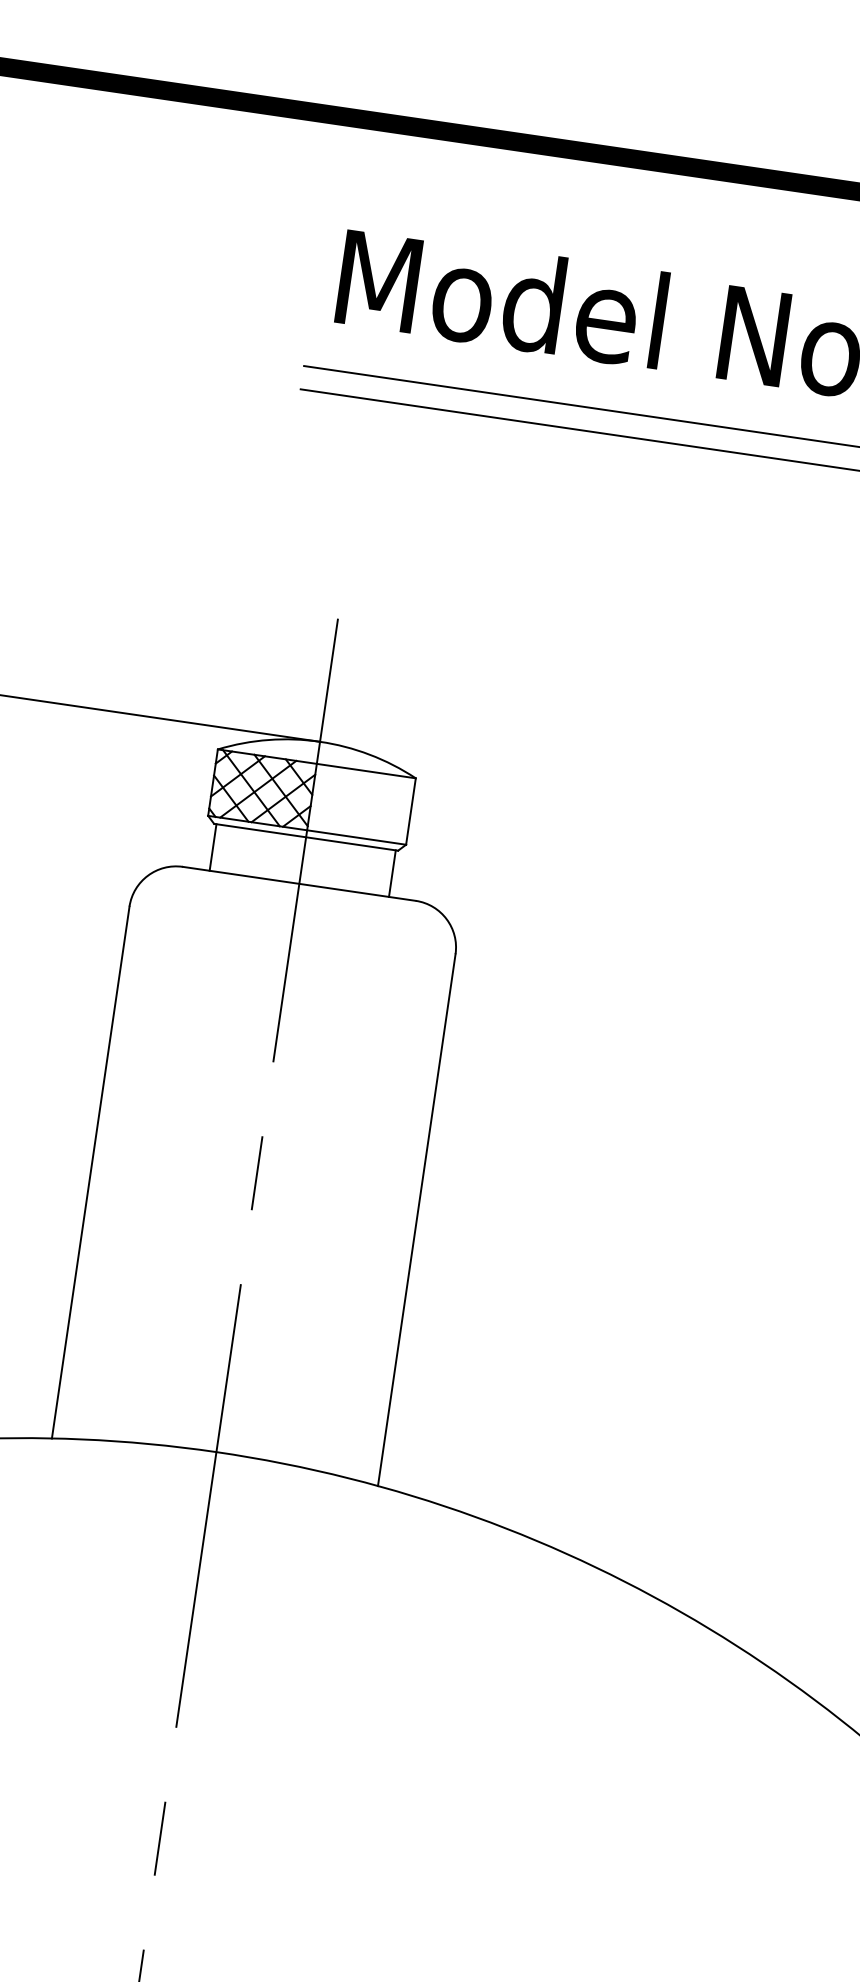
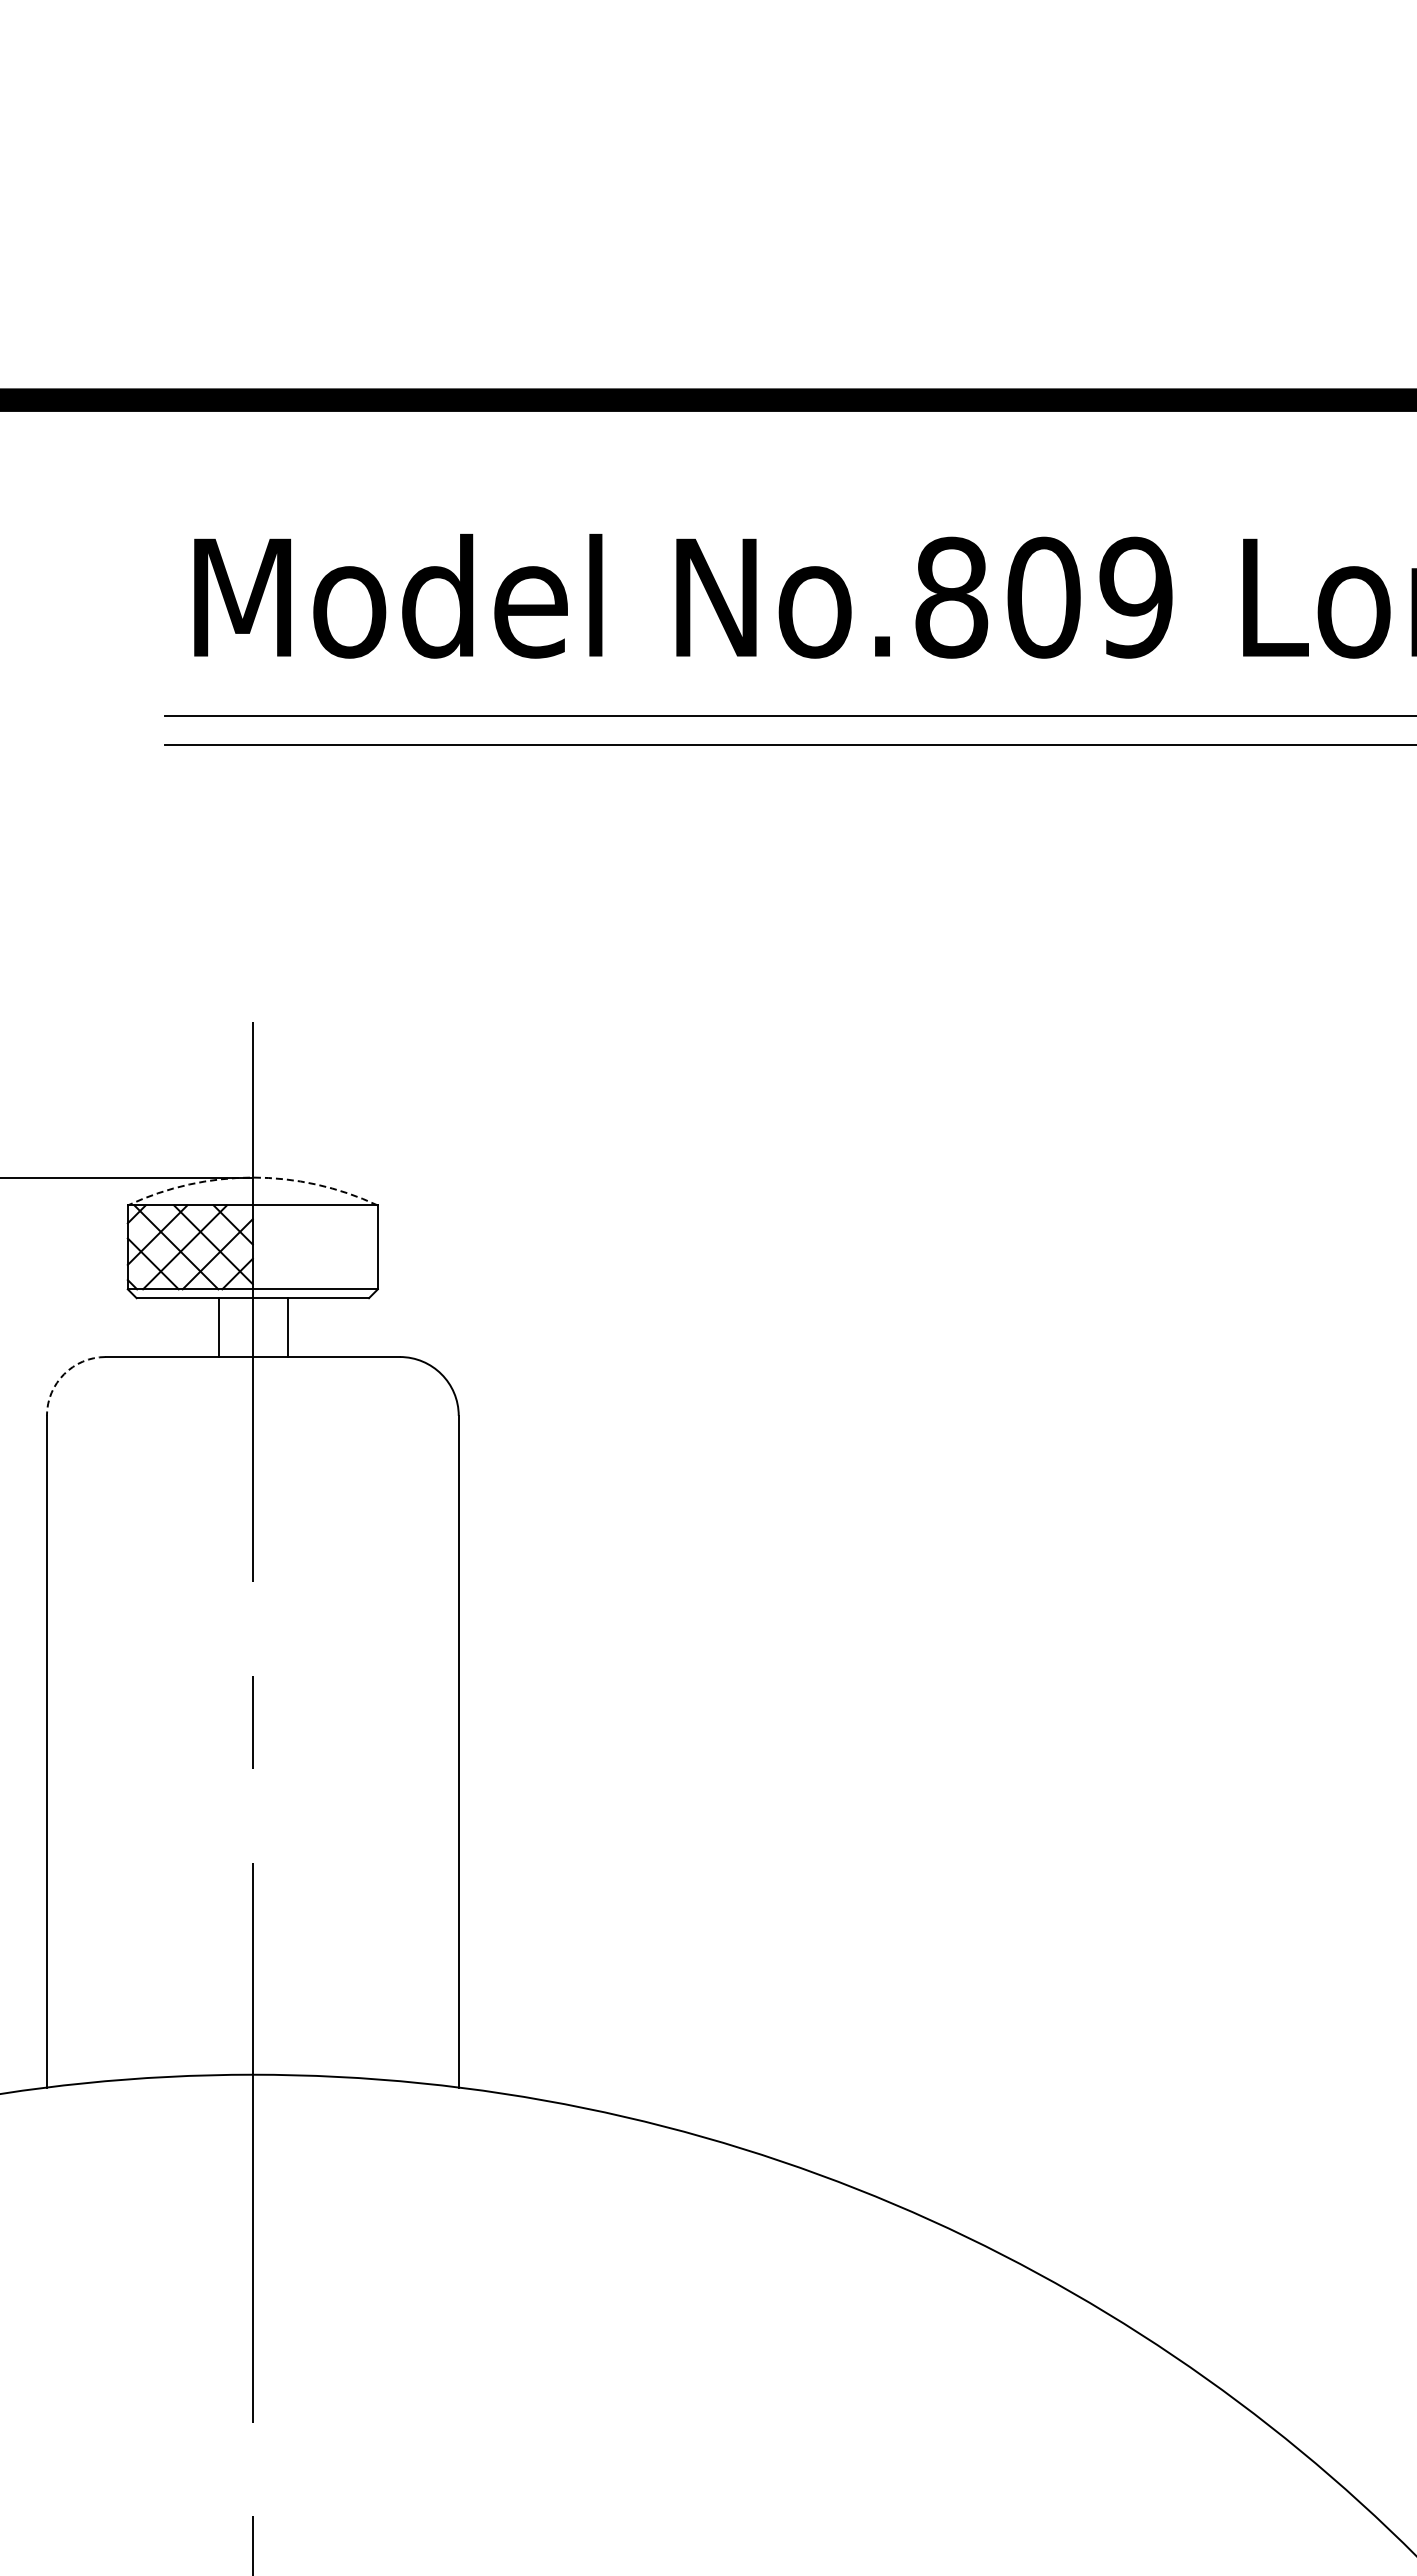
arc: (319, 741) -> (252, 1177), solid -> dashed
line: (213, 847) -> (218, 1327), moved
line: (392, 873) -> (288, 1327), moved
arc: (148, 875) -> (64, 1374), solid -> dashed

